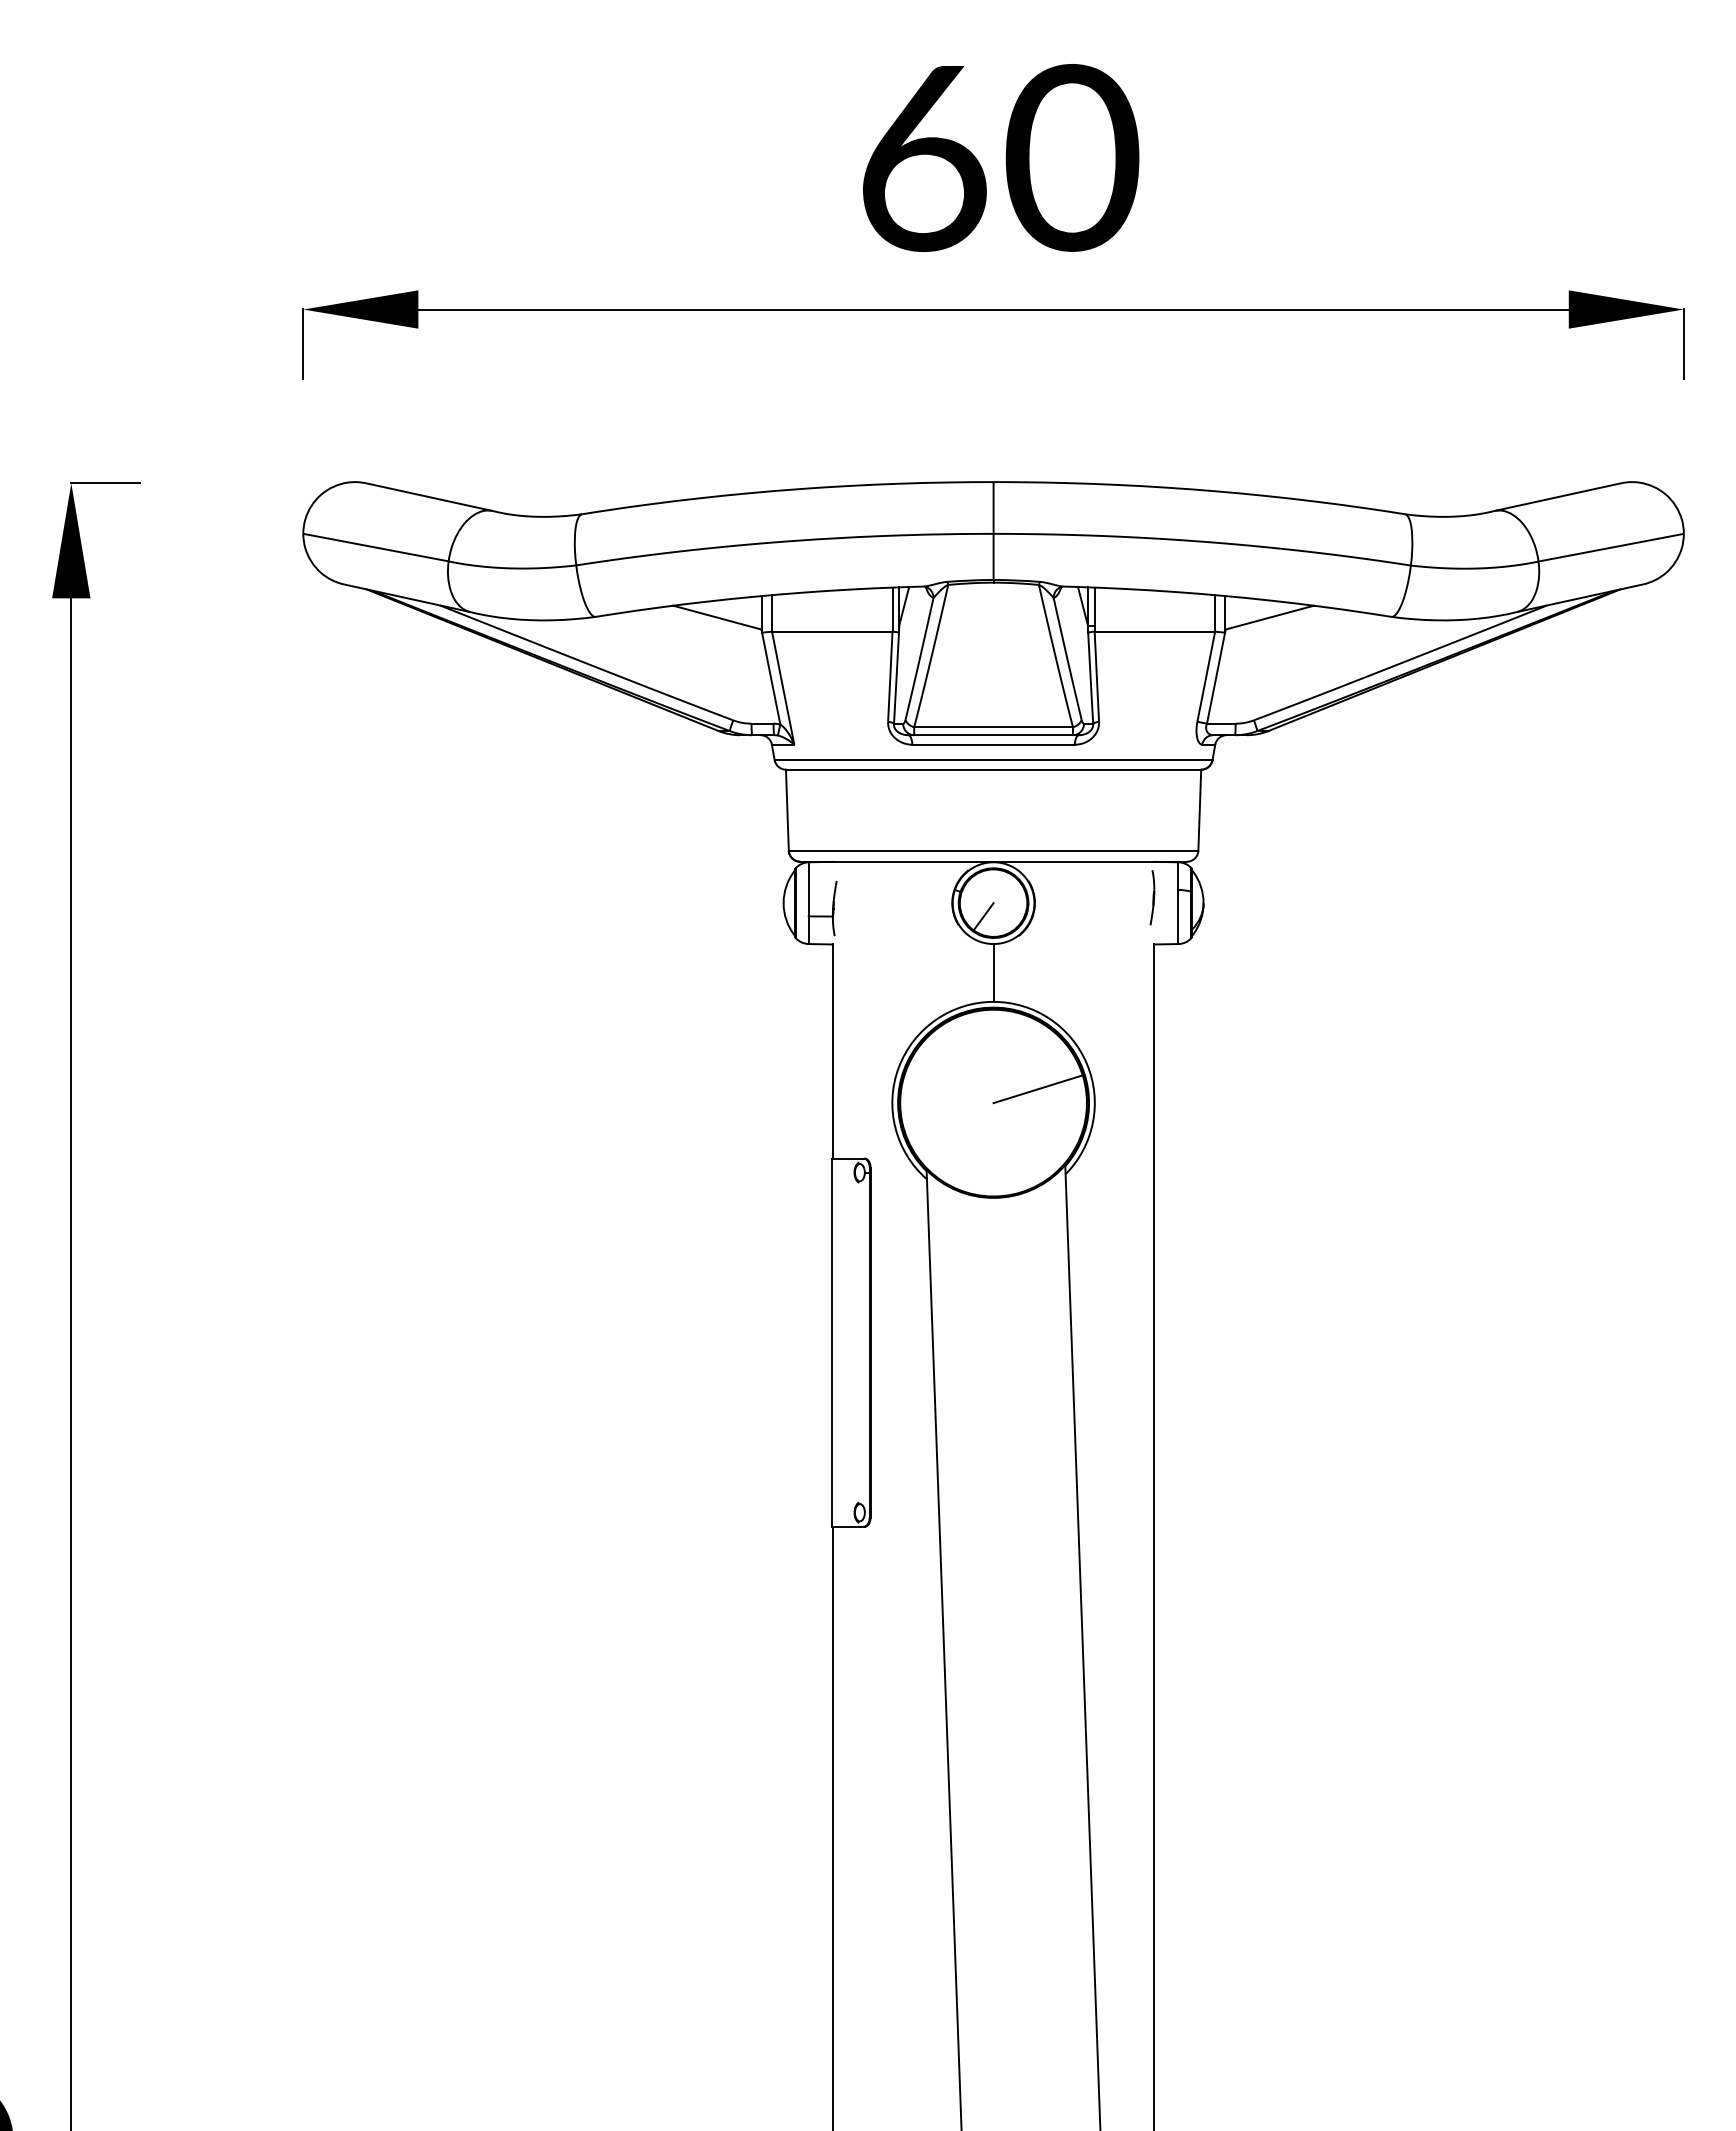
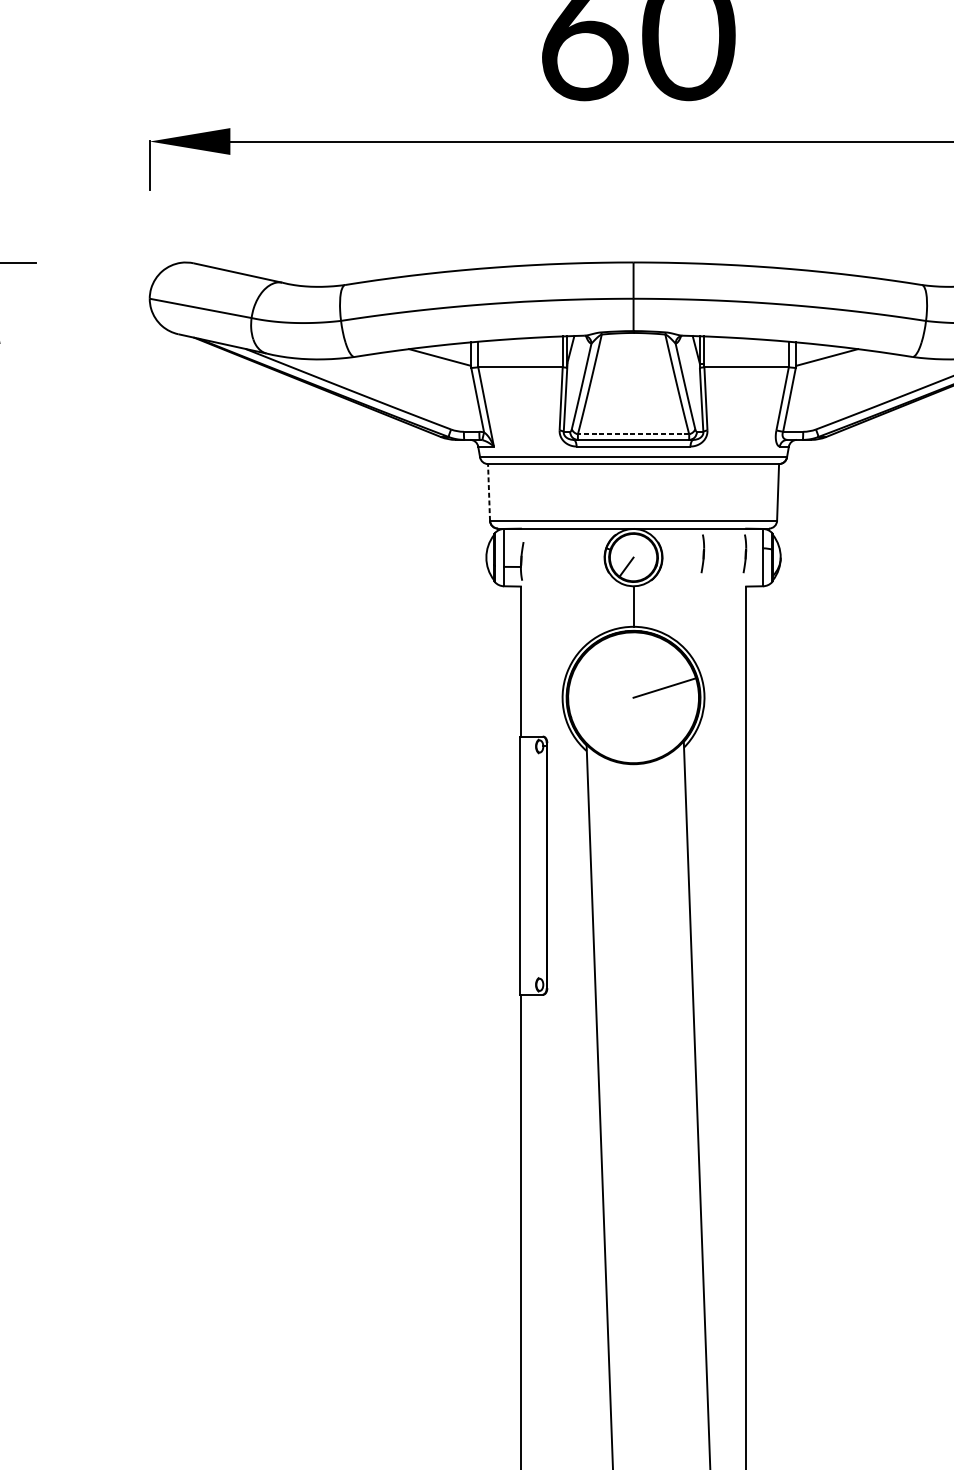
line: (993, 727) -> (633, 434), solid -> dashed
line: (787, 809) -> (489, 491), solid -> dashed
part: (1092, 897) -> (702, 553), added

